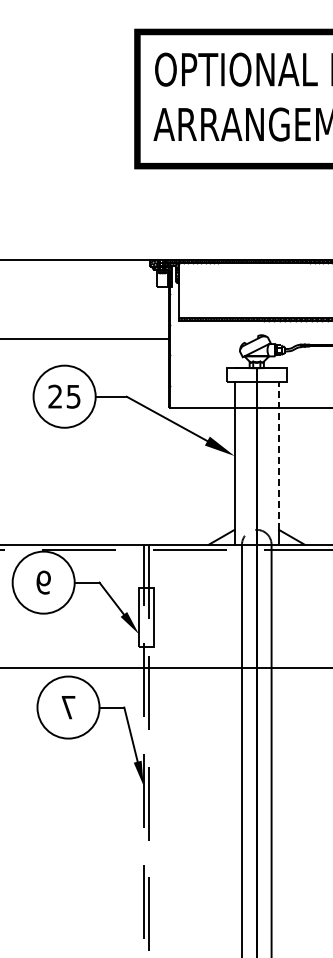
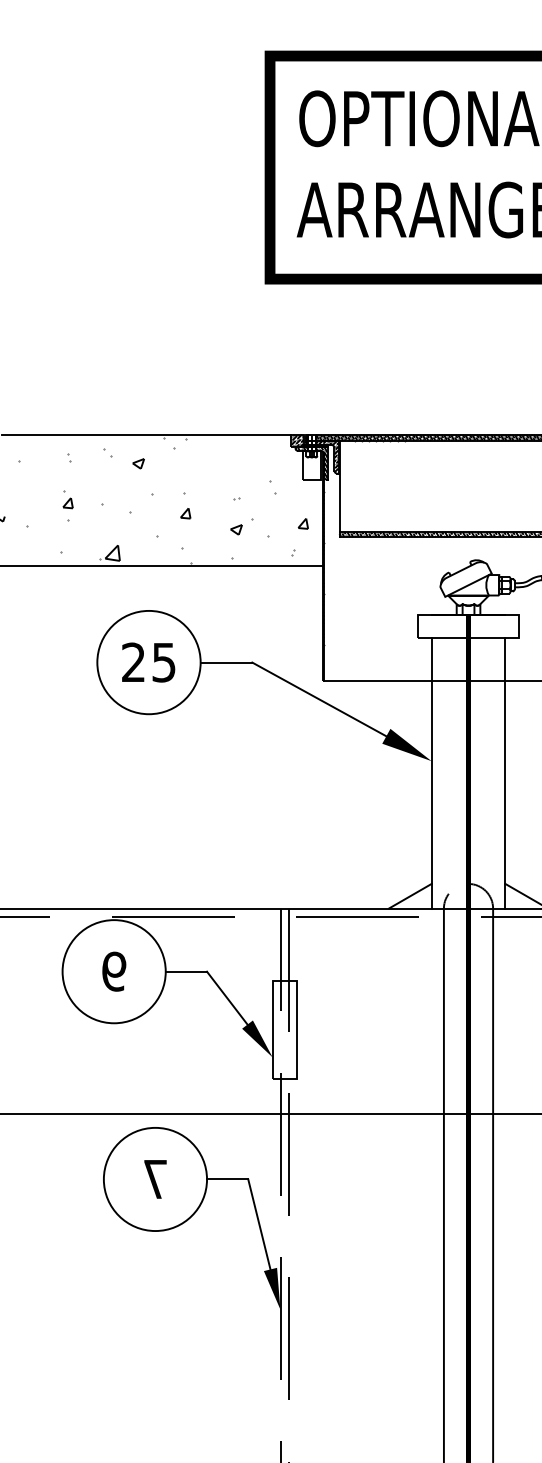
hatch: (85, 299) -> (183, 500), added
line: (278, 456) -> (504, 761), dashed -> solid

